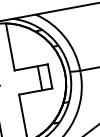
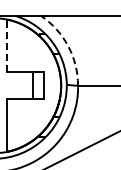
arc: (65, 37) -> (68, 46), solid -> dashed
line: (11, 50) -> (7, 49), solid -> dashed

